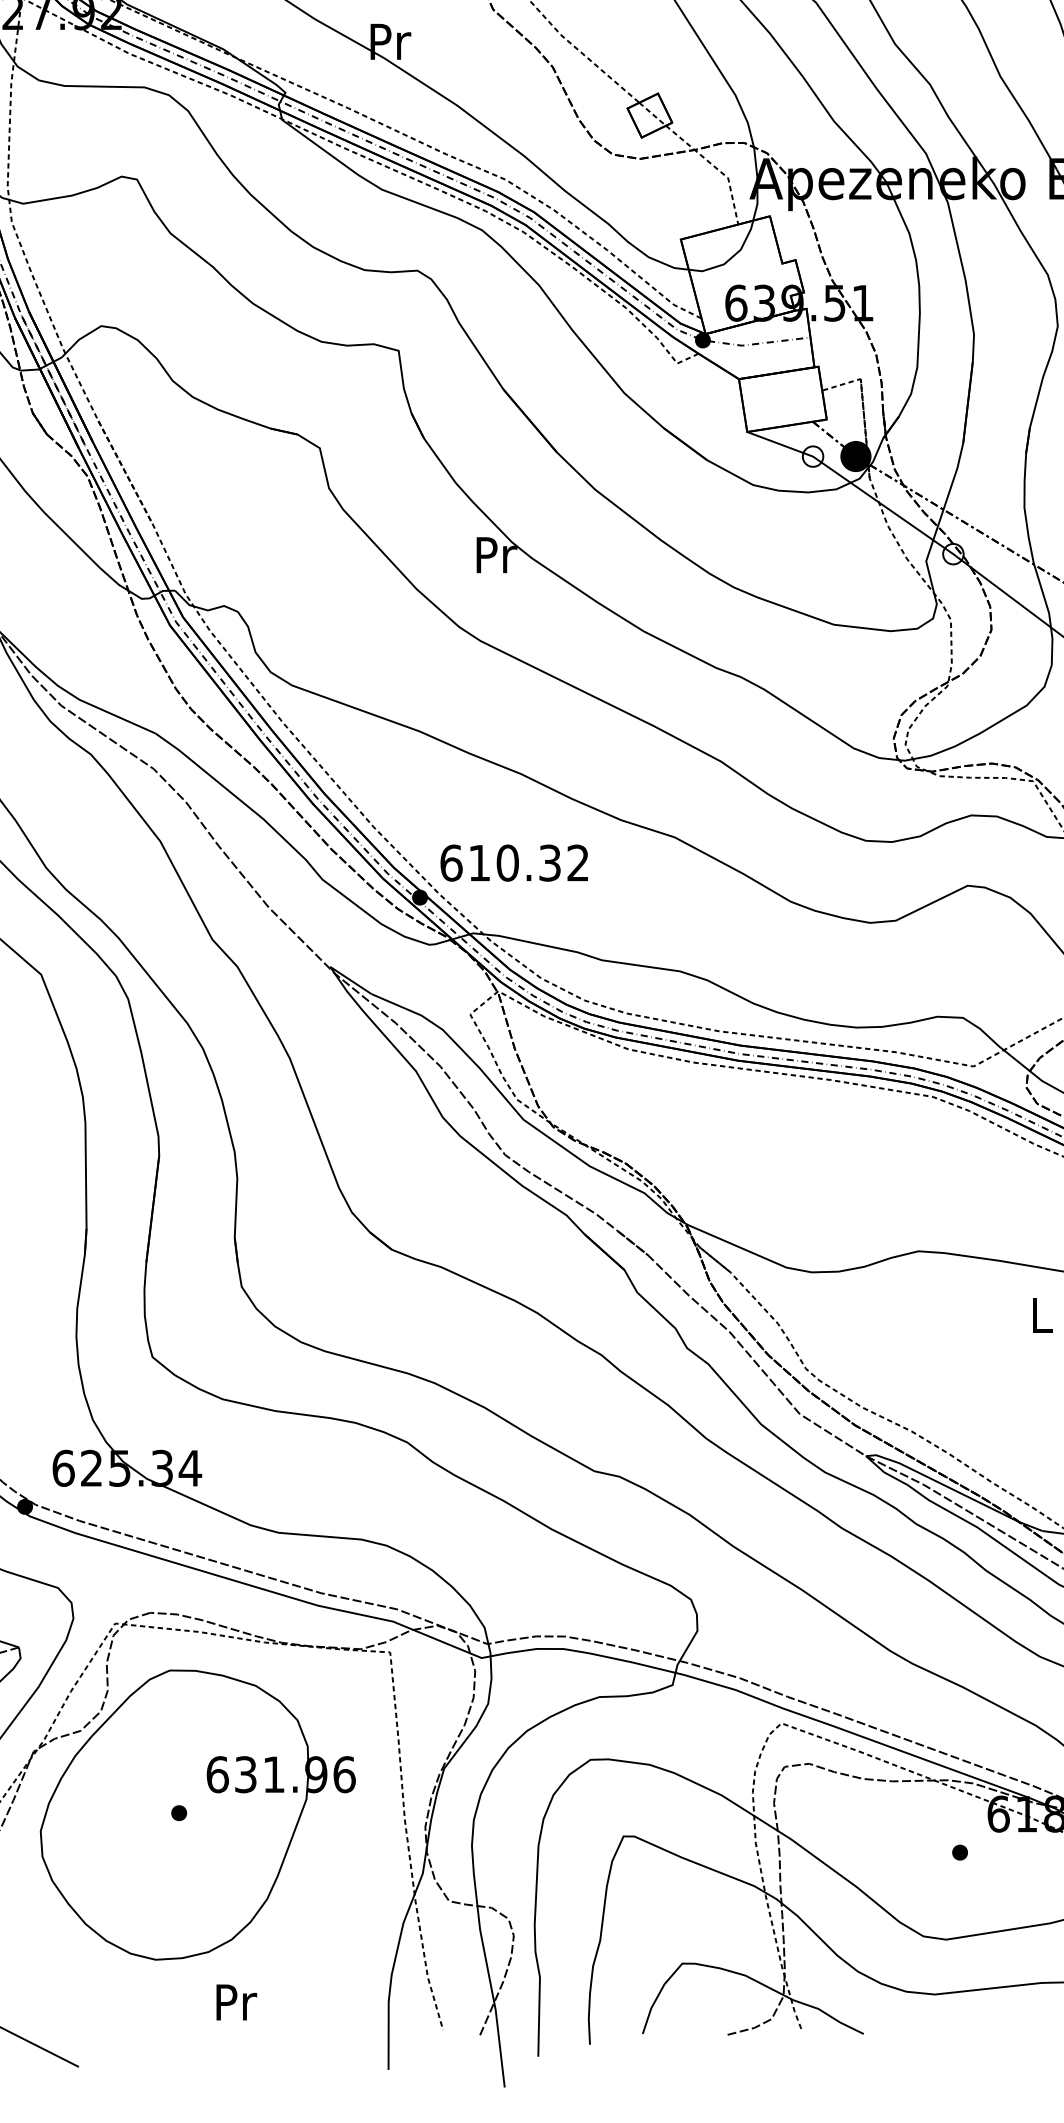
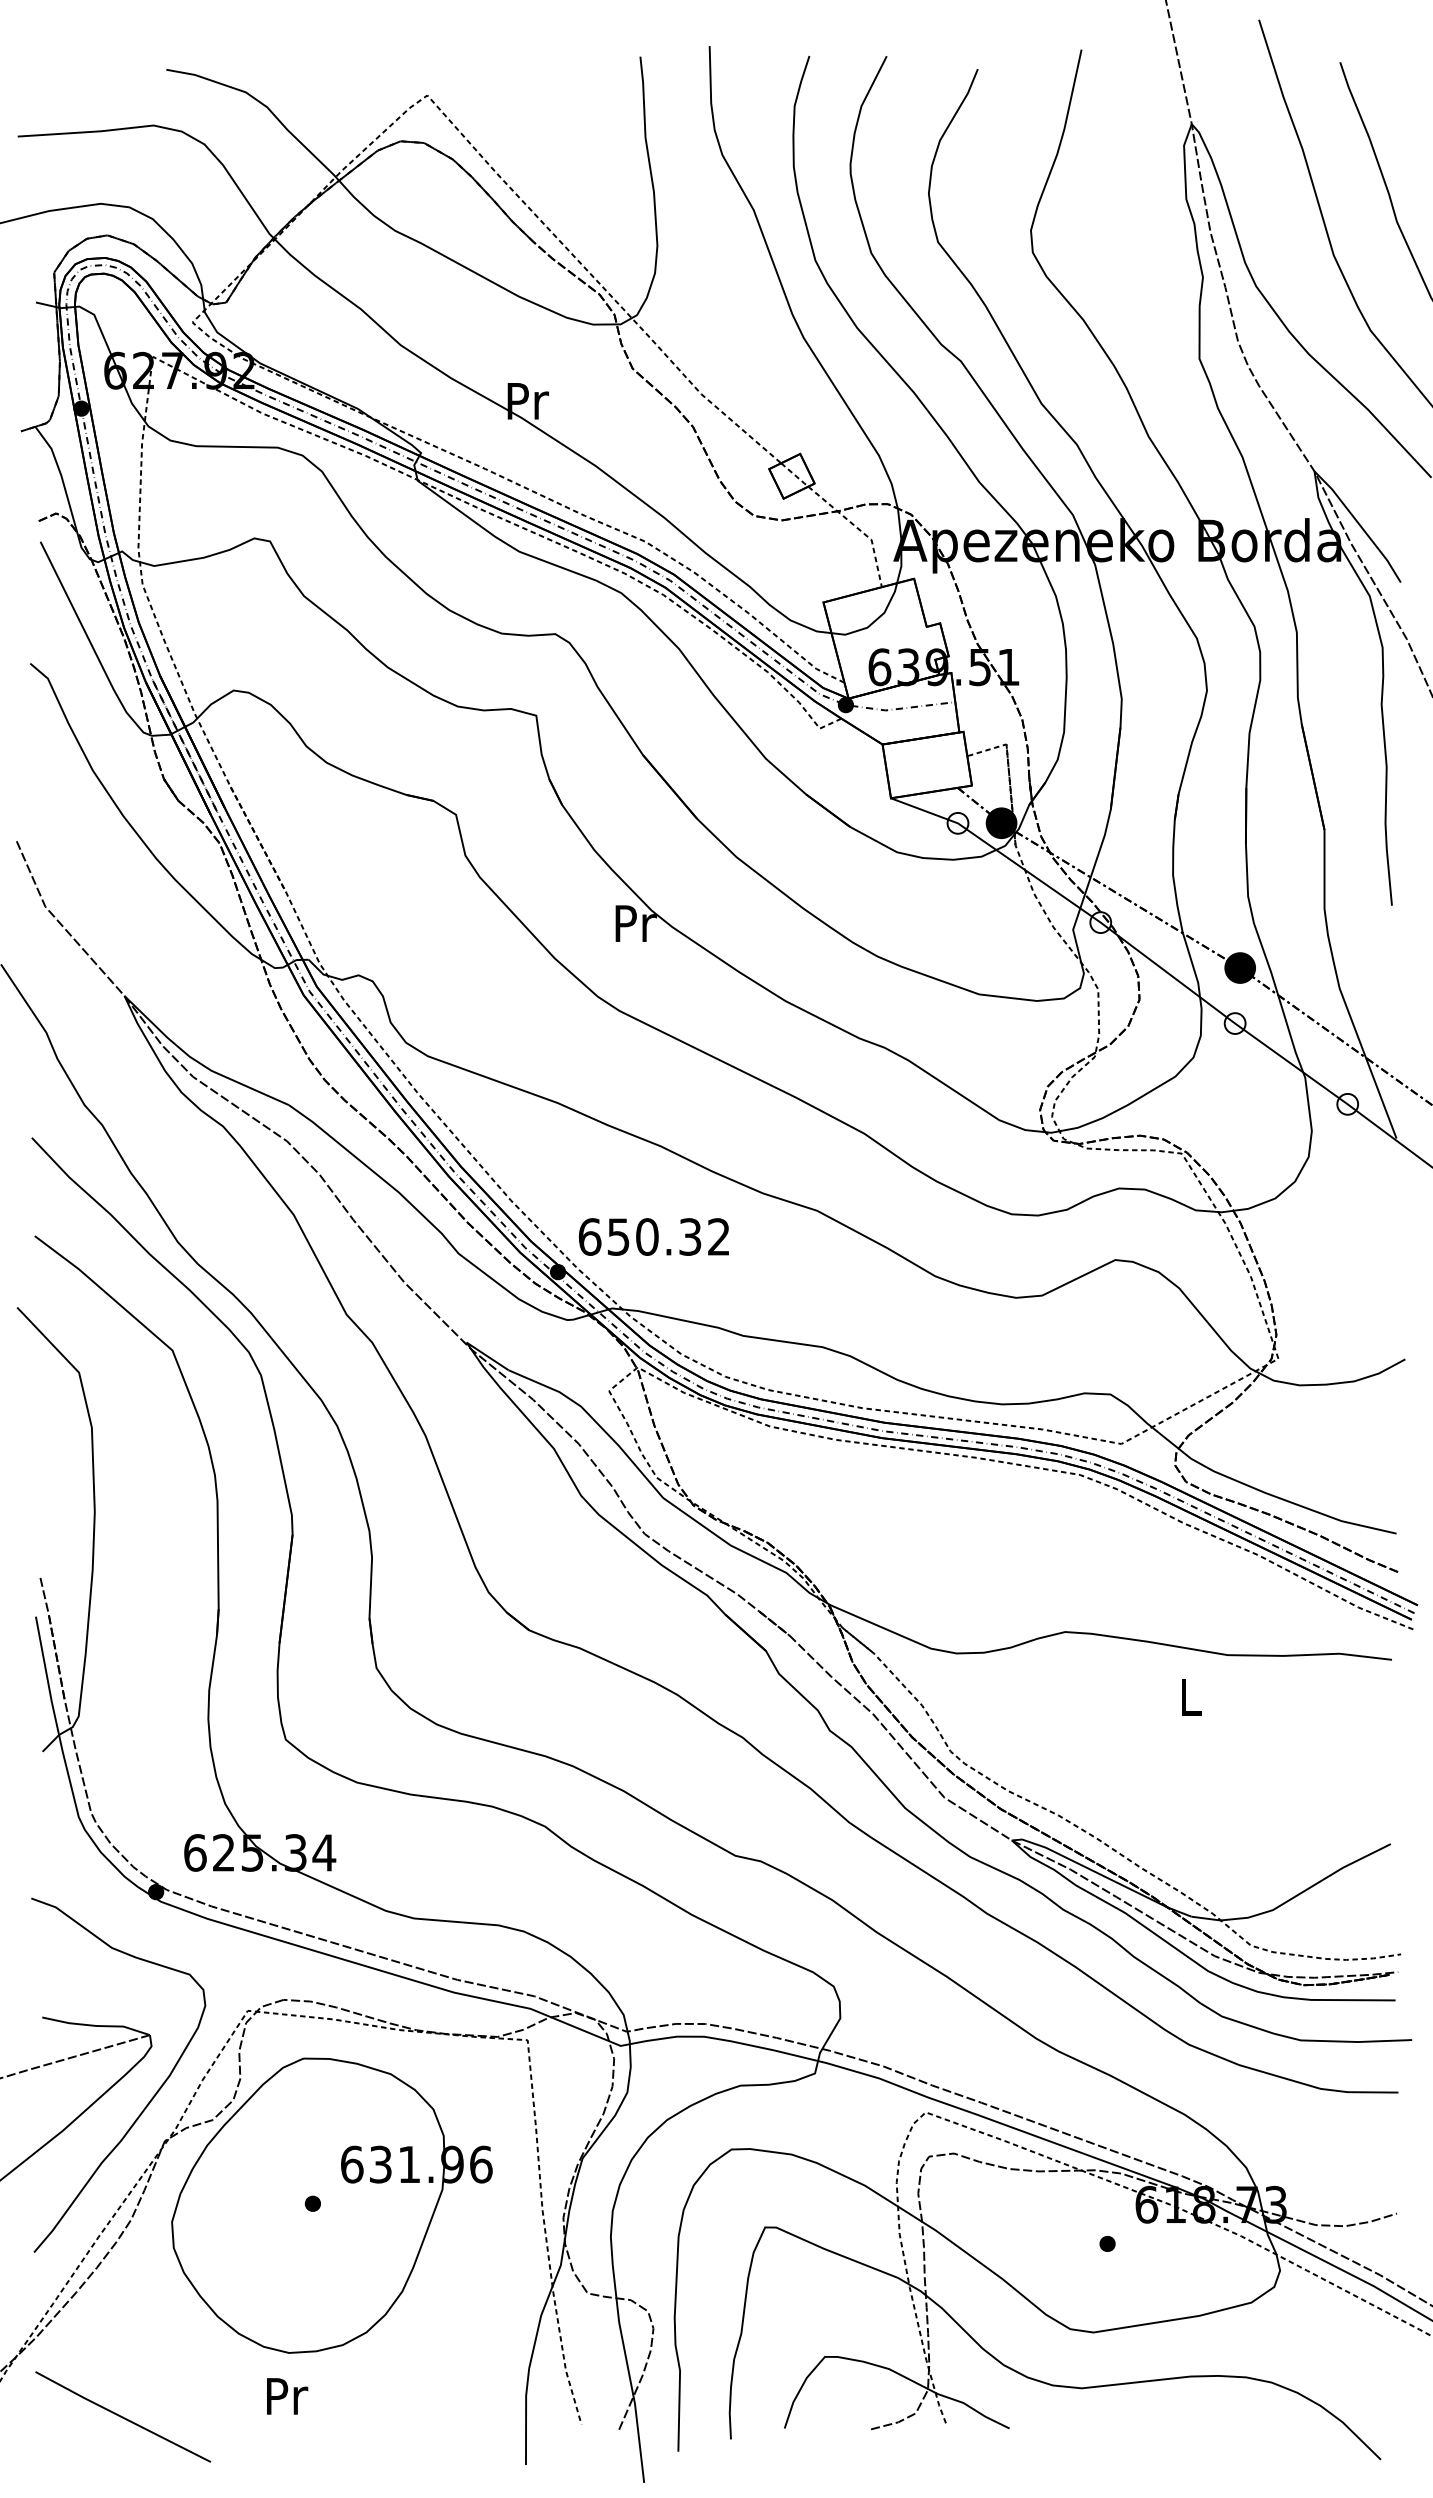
text: (479, 862) -> (618, 1236), 610.32 -> 650.32
text: (236, 2002) -> (287, 2396), moved

